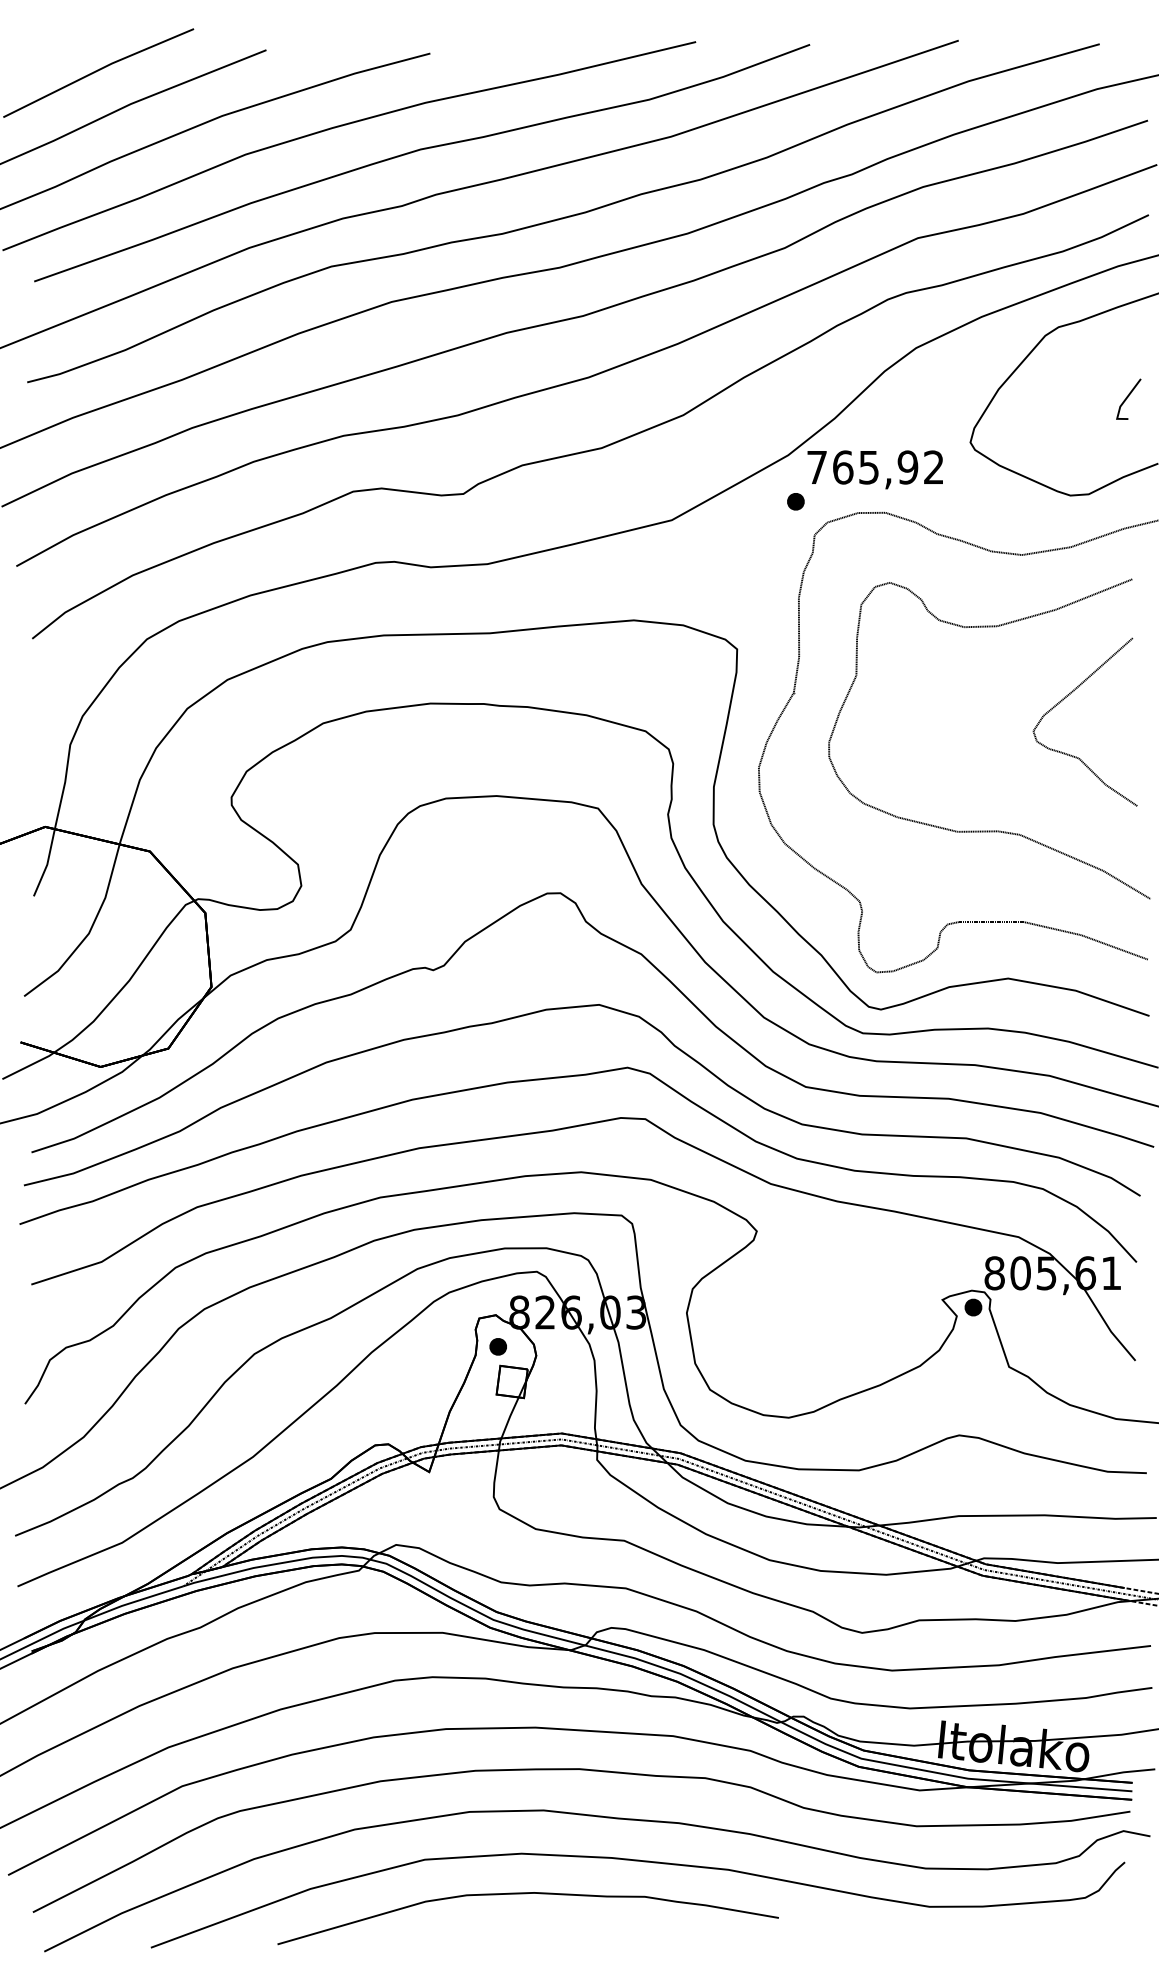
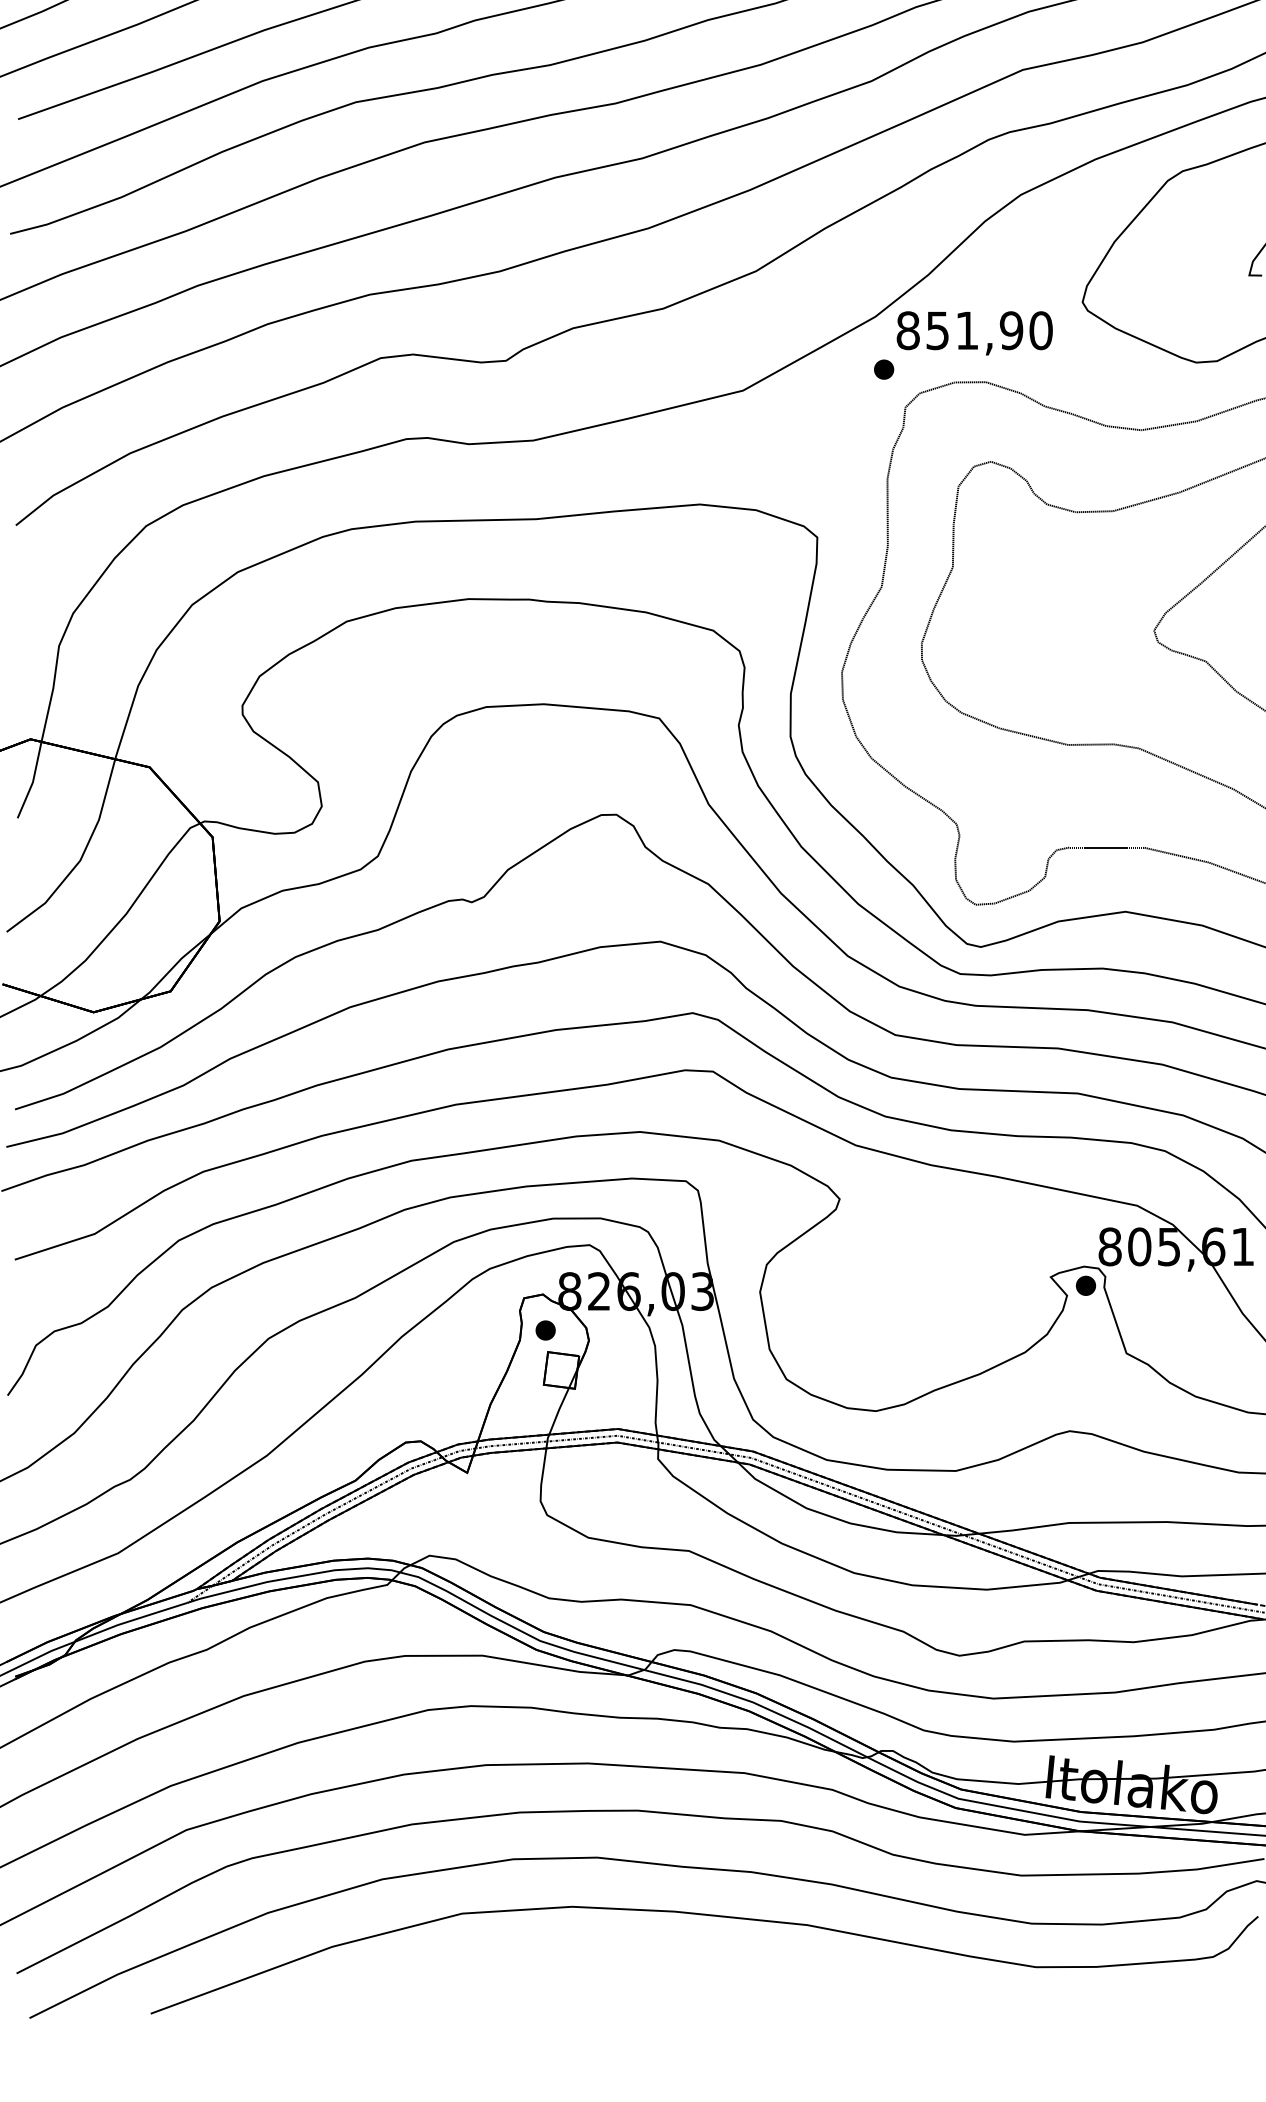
text: (875, 467) -> (974, 330), 765,92 -> 851,90
part: (526, 1894) -> (577, 1953), removed

